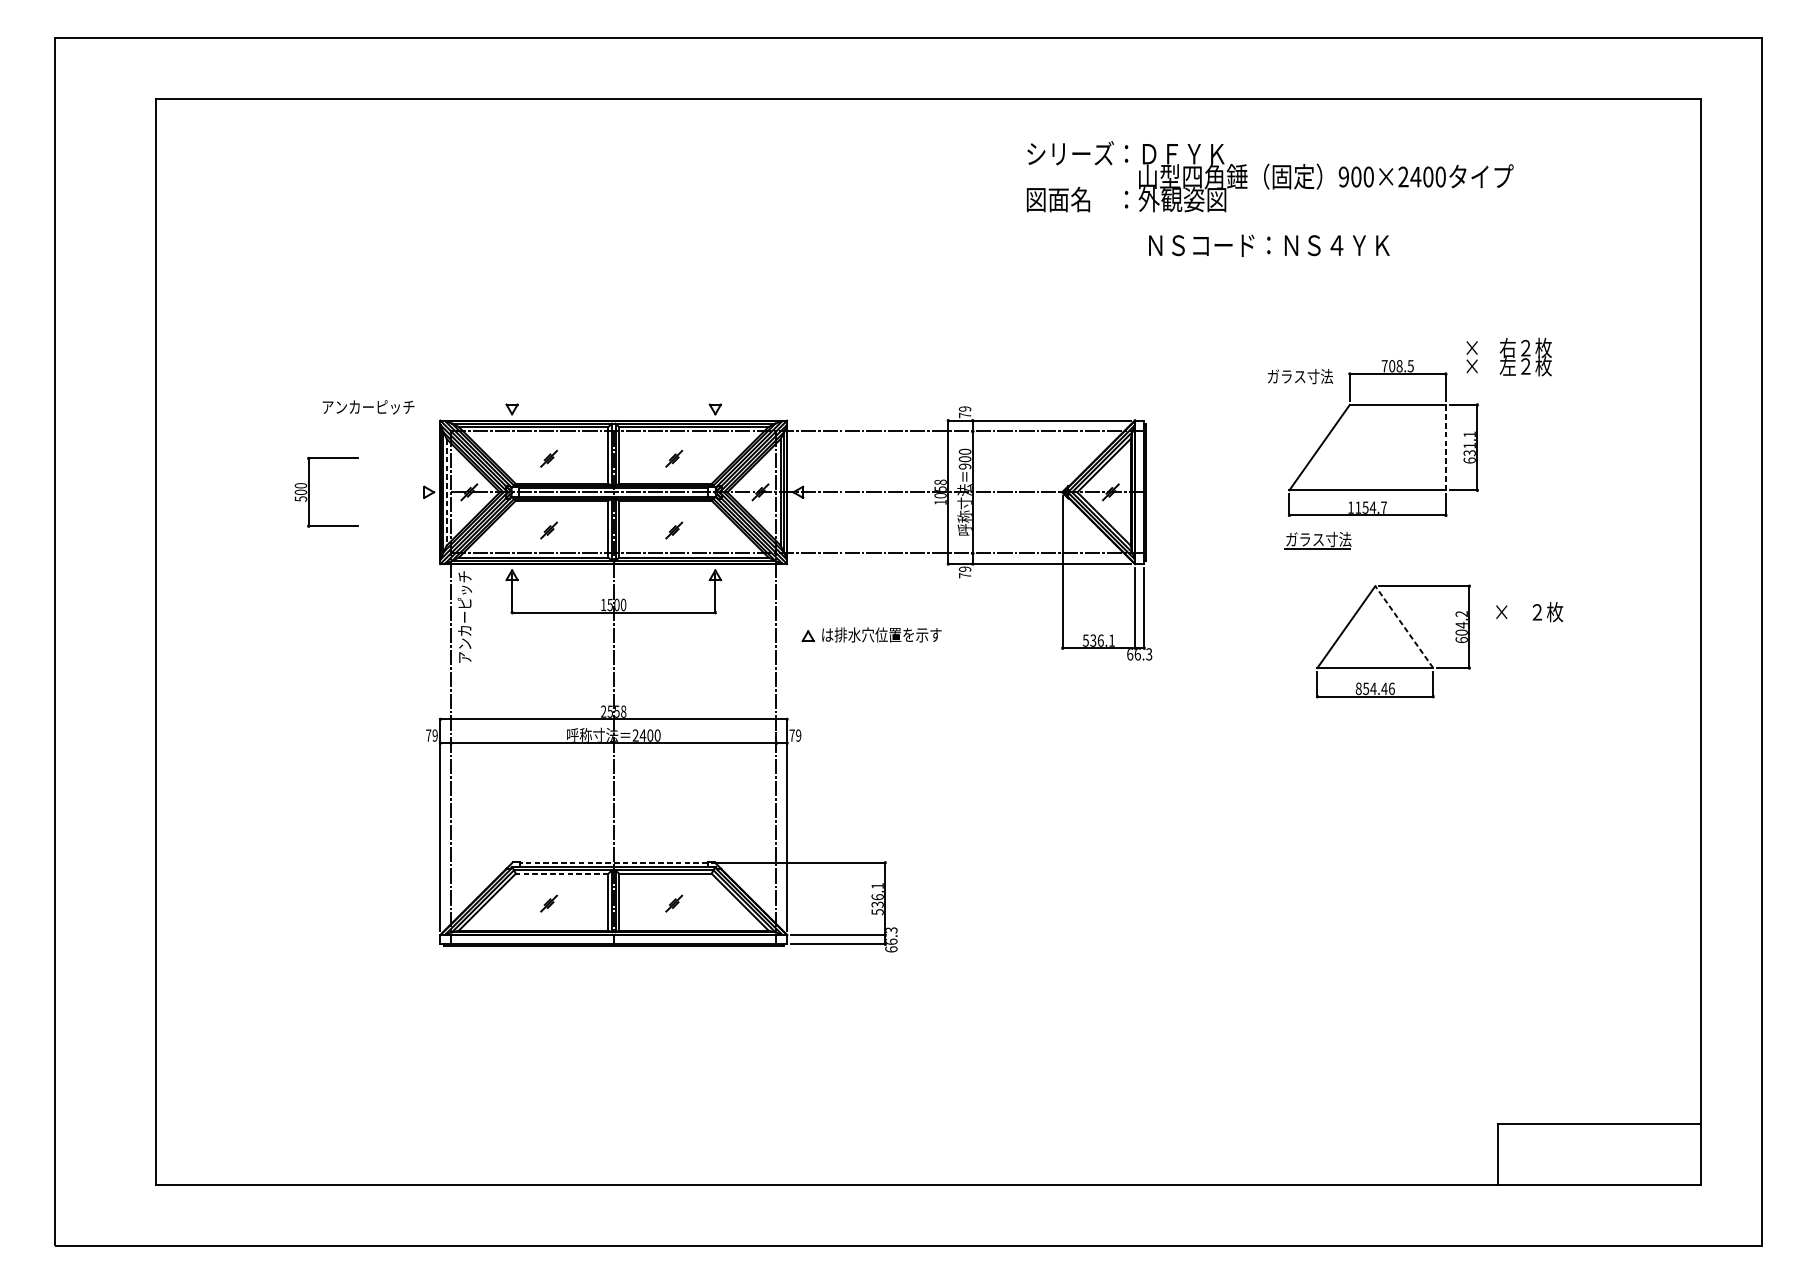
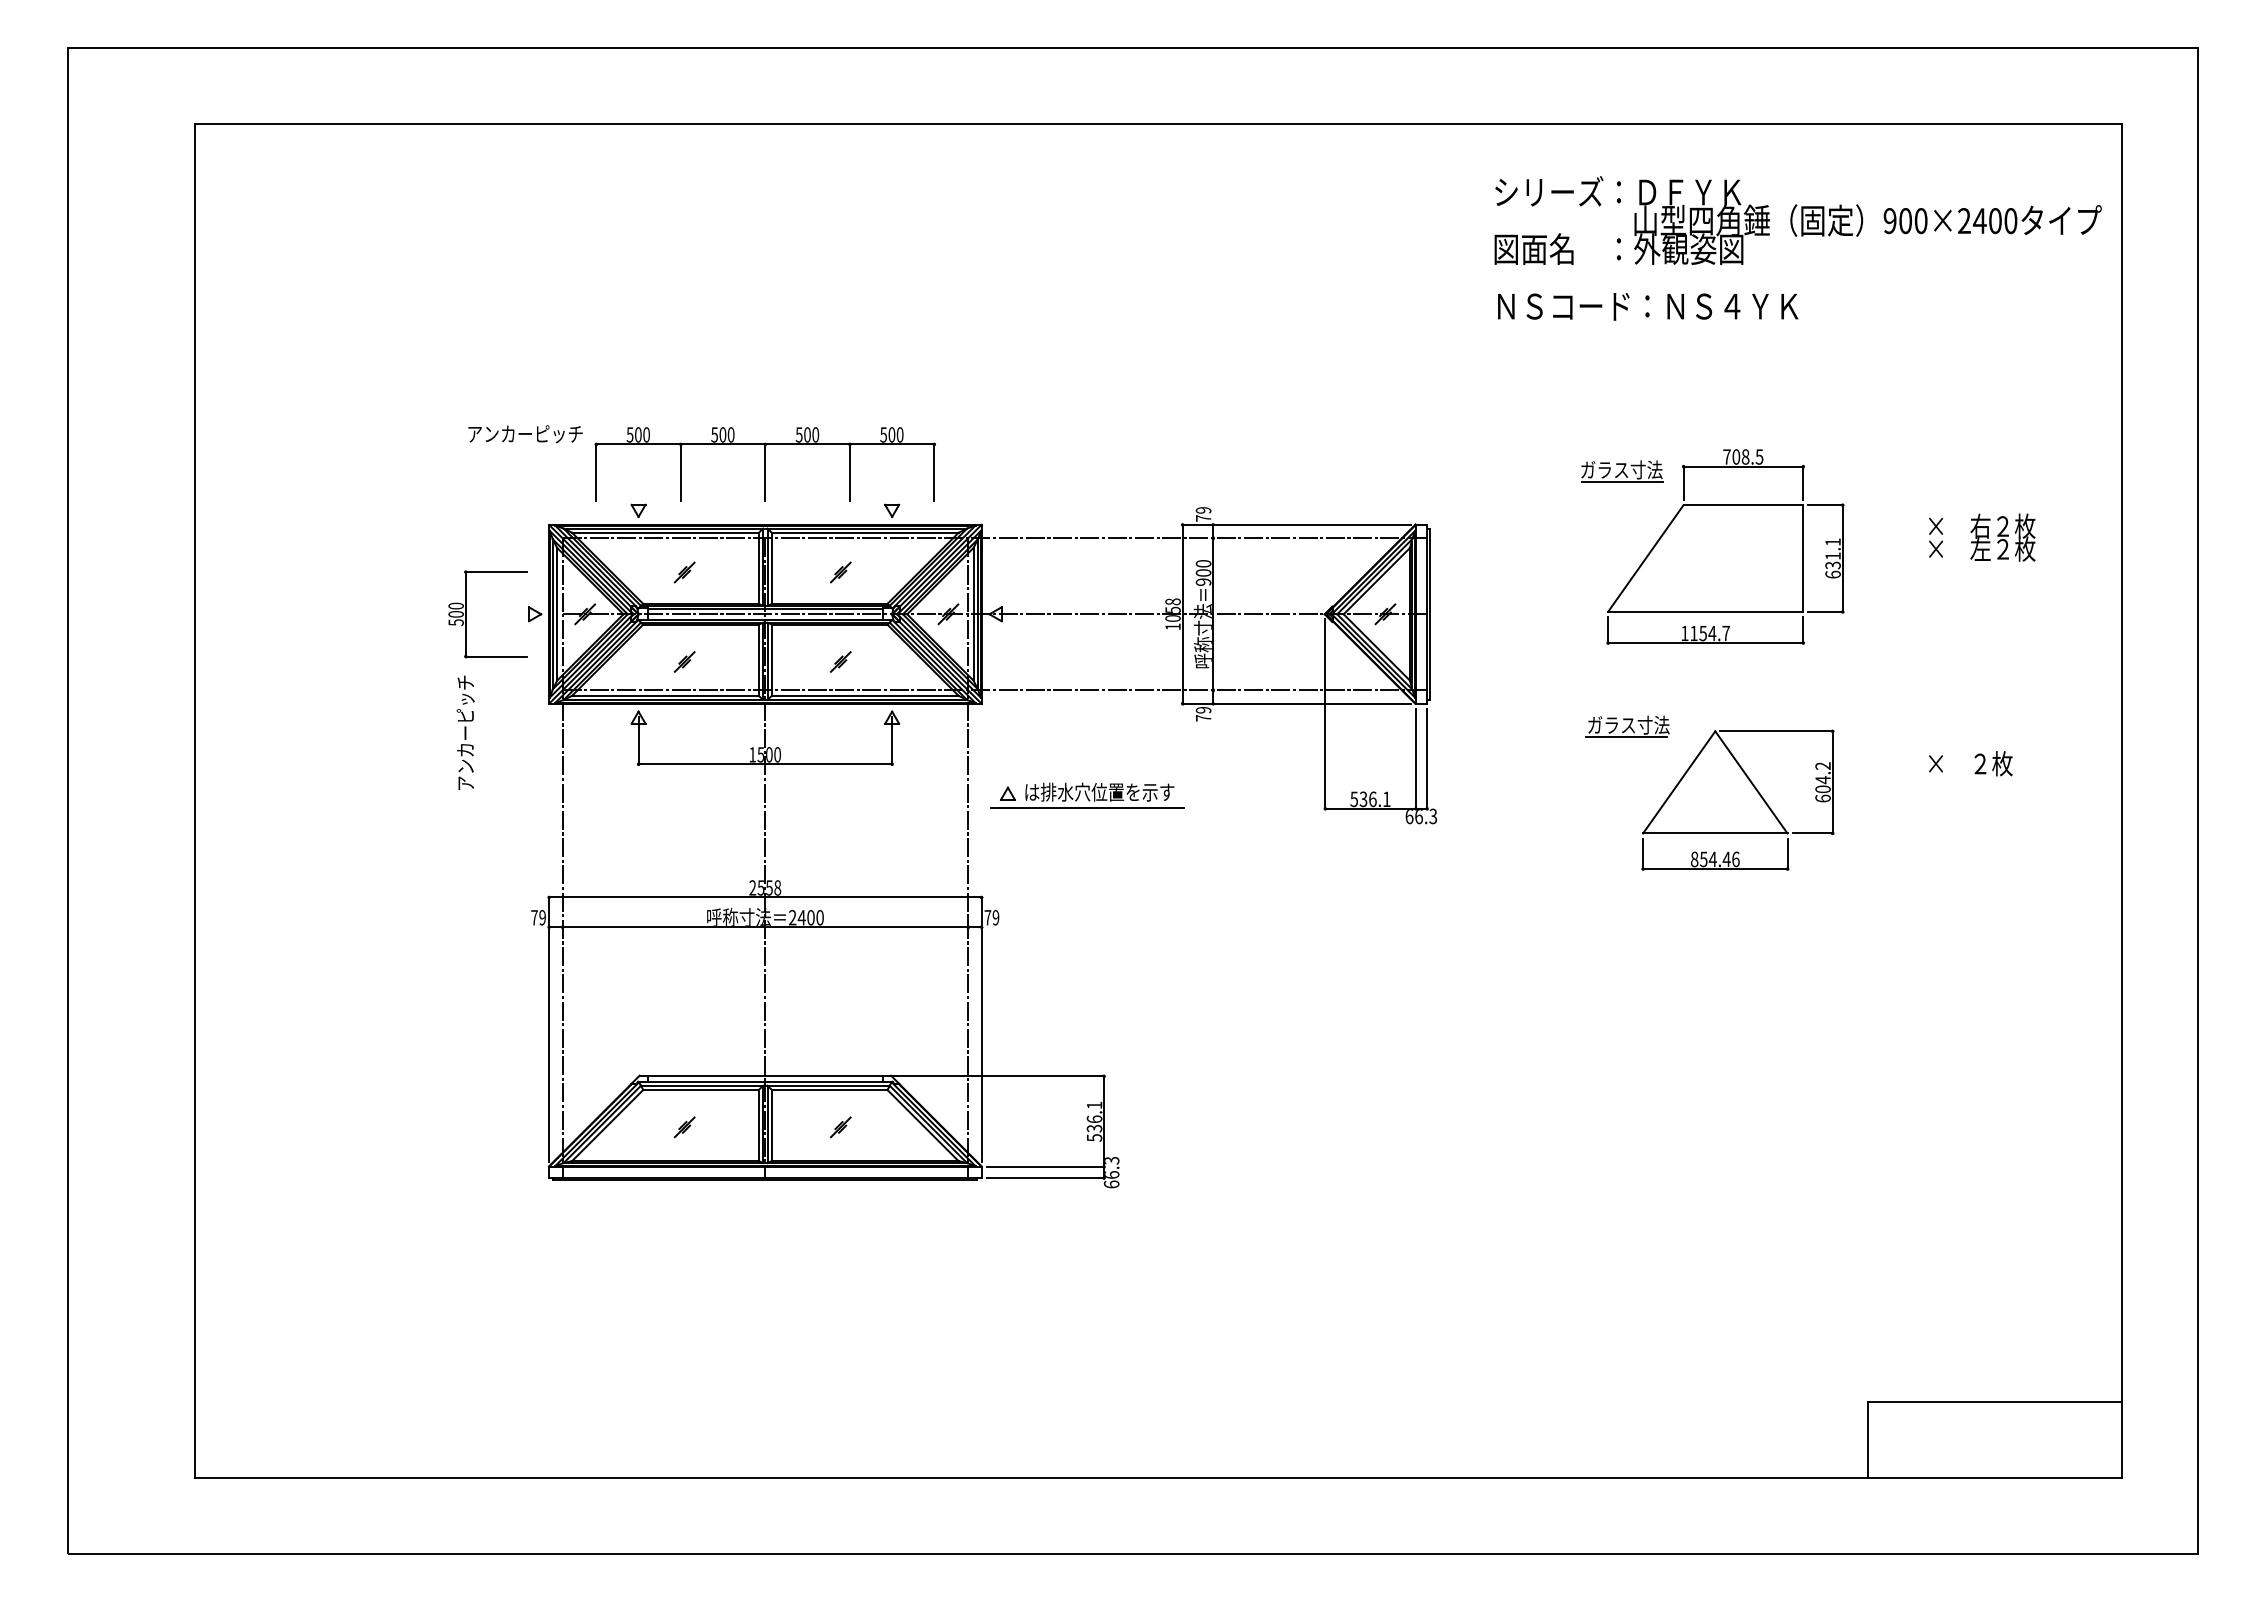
text: (1269, 176) -> (1797, 220), moved
text: (1269, 245) -> (1648, 306), moved
text: (1509, 356) -> (1982, 537), moved
part: (613, 372) -> (764, 464), added
line: (1300, 385) -> (1621, 481), added
text: (368, 407) -> (525, 434), moved
line: (1446, 447) -> (1803, 558), dashed -> solid
part: (309, 492) -> (466, 614), moved
line: (447, 492) -> (557, 614), dashed -> solid
part: (1317, 540) -> (1627, 726), moved
text: (1529, 611) -> (1970, 763), moved
text: (464, 616) -> (465, 732), moved
line: (1404, 627) -> (1751, 782), dashed -> solid
line: (872, 648) -> (1087, 808), added
line: (613, 862) -> (764, 1076), dashed -> solid
line: (562, 874) -> (701, 1090), dashed -> solid

